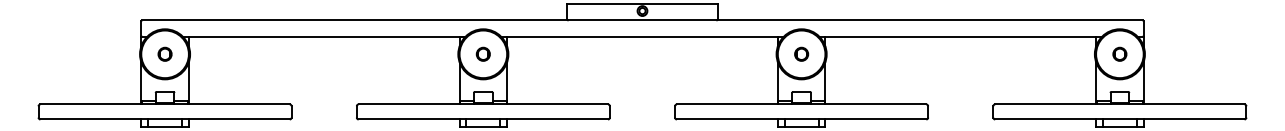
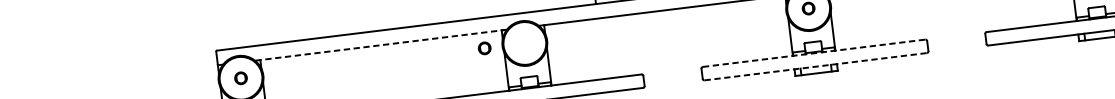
line: (323, 36) -> (380, 45), solid -> dashed
circle: (482, 53) -> (483, 47), moved
line: (801, 104) -> (814, 53), solid -> dashed
line: (801, 119) -> (815, 66), solid -> dashed

